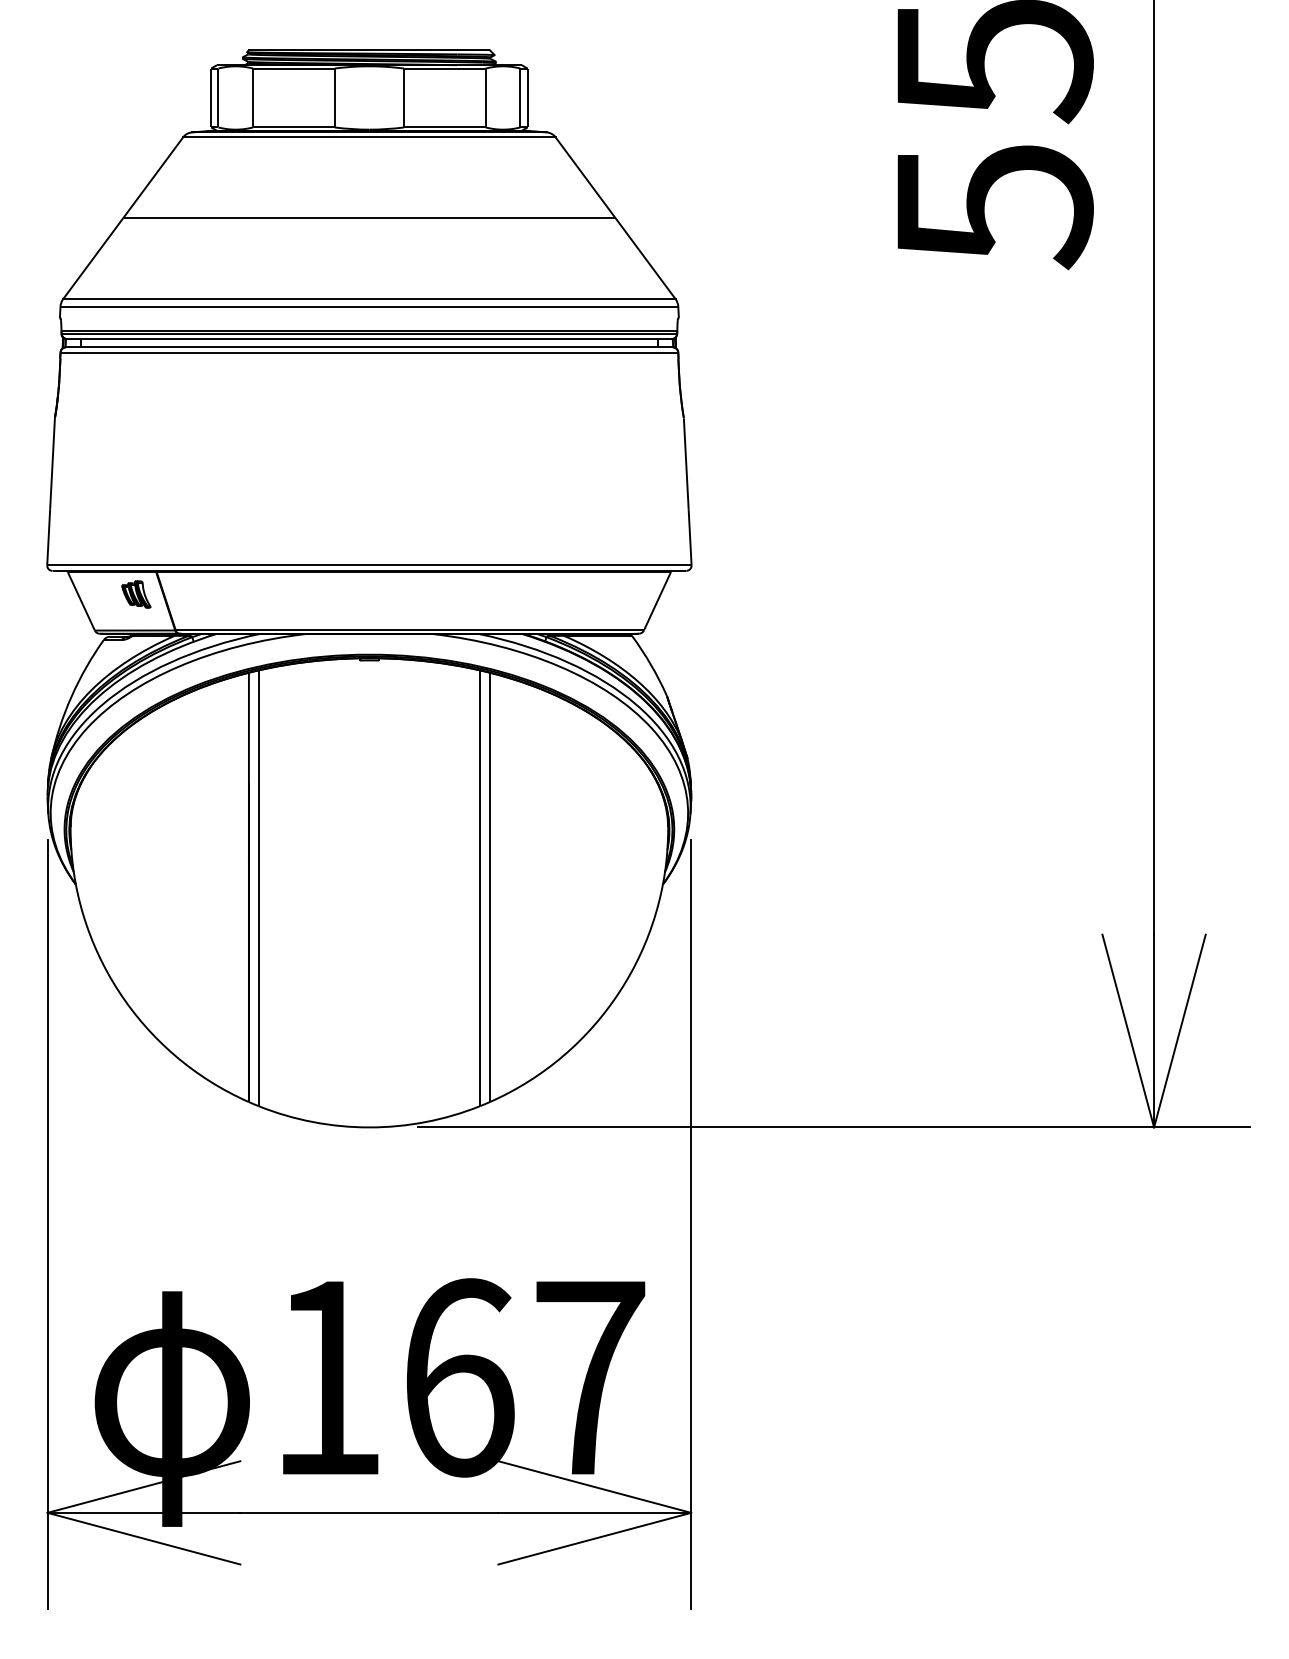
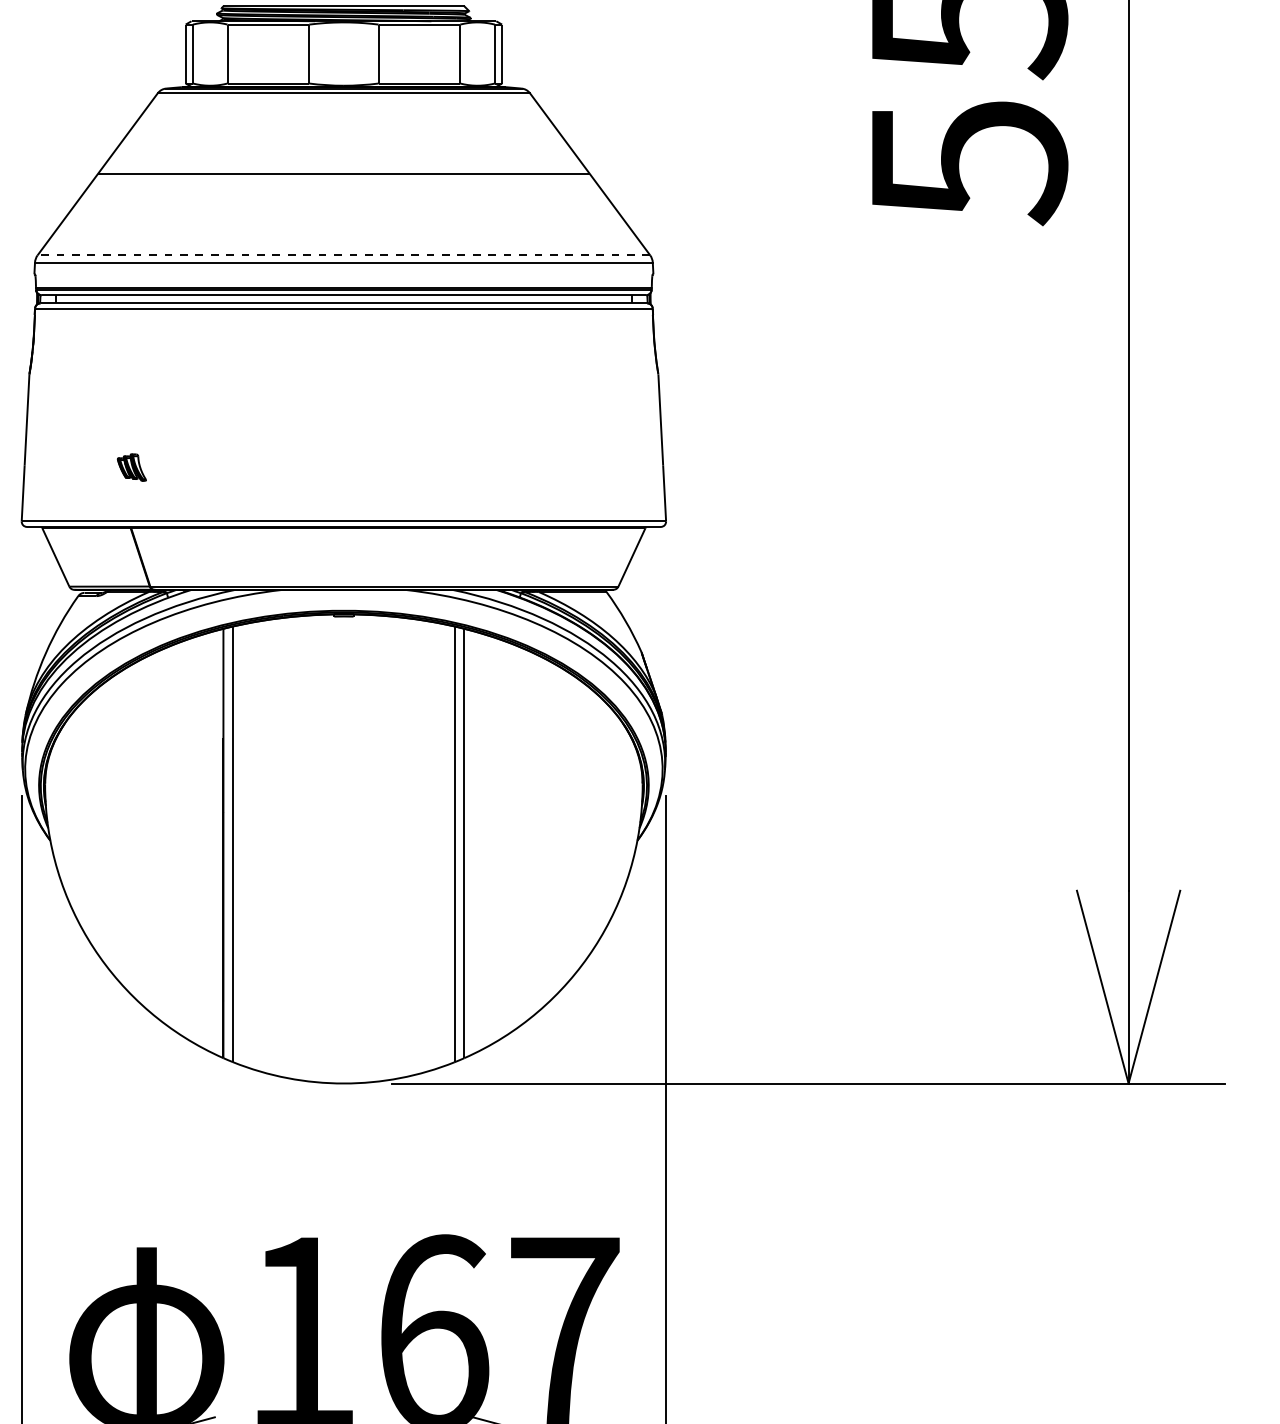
line: (368, 299) -> (343, 255), solid -> dashed
part: (136, 594) -> (132, 467), moved

